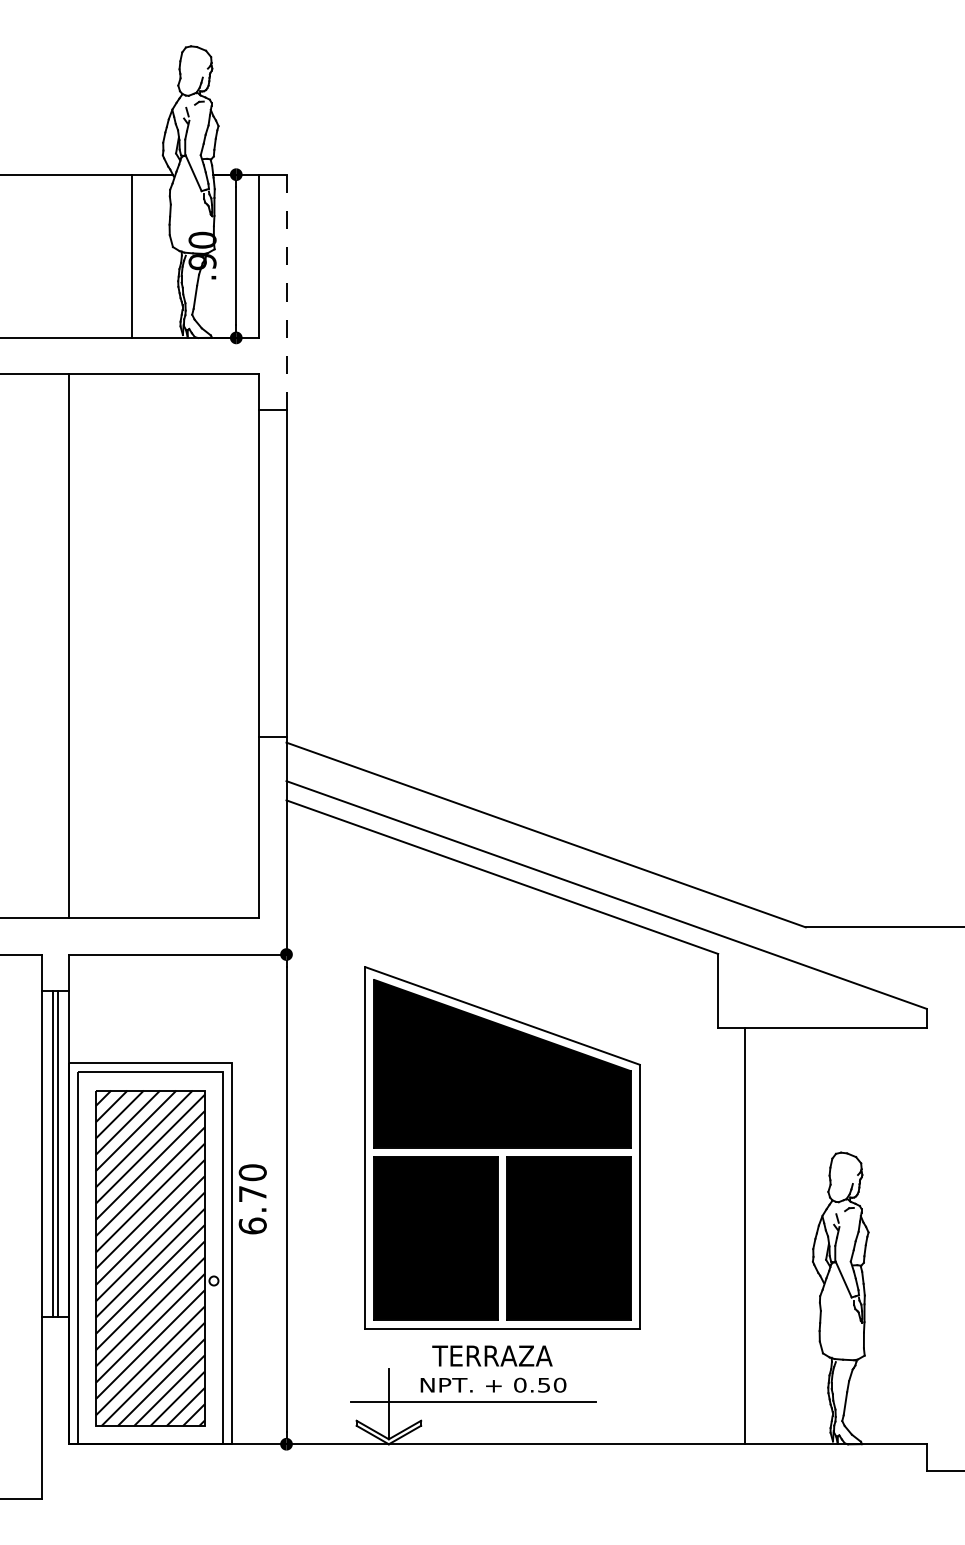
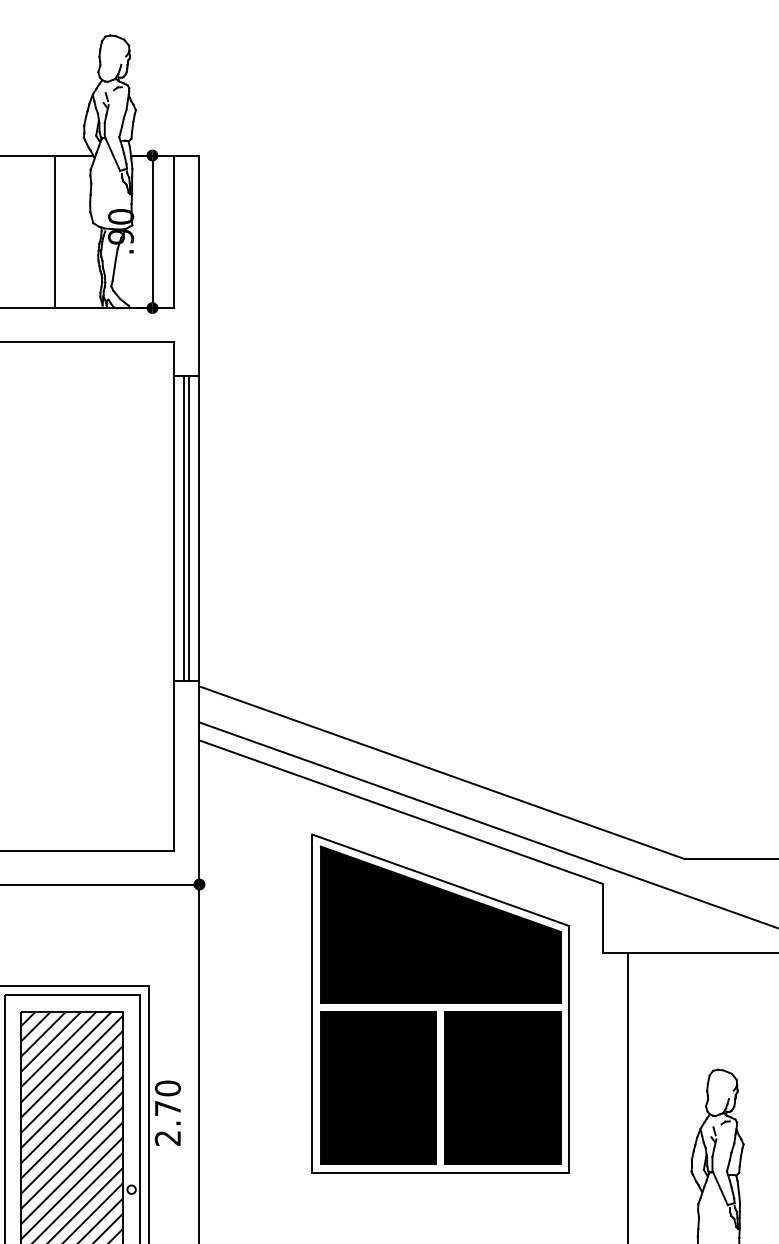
line: (286, 292) -> (199, 265), dashed -> solid
line: (270, 573) -> (184, 528), added
line: (275, 573) -> (189, 528), added
part: (502, 1147) -> (440, 1003), moved
text: (252, 1225) -> (167, 1137), 6.70 -> 2.70

